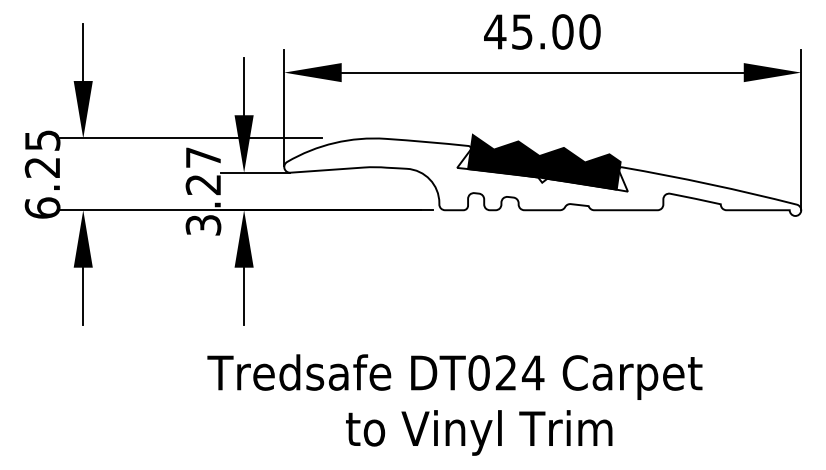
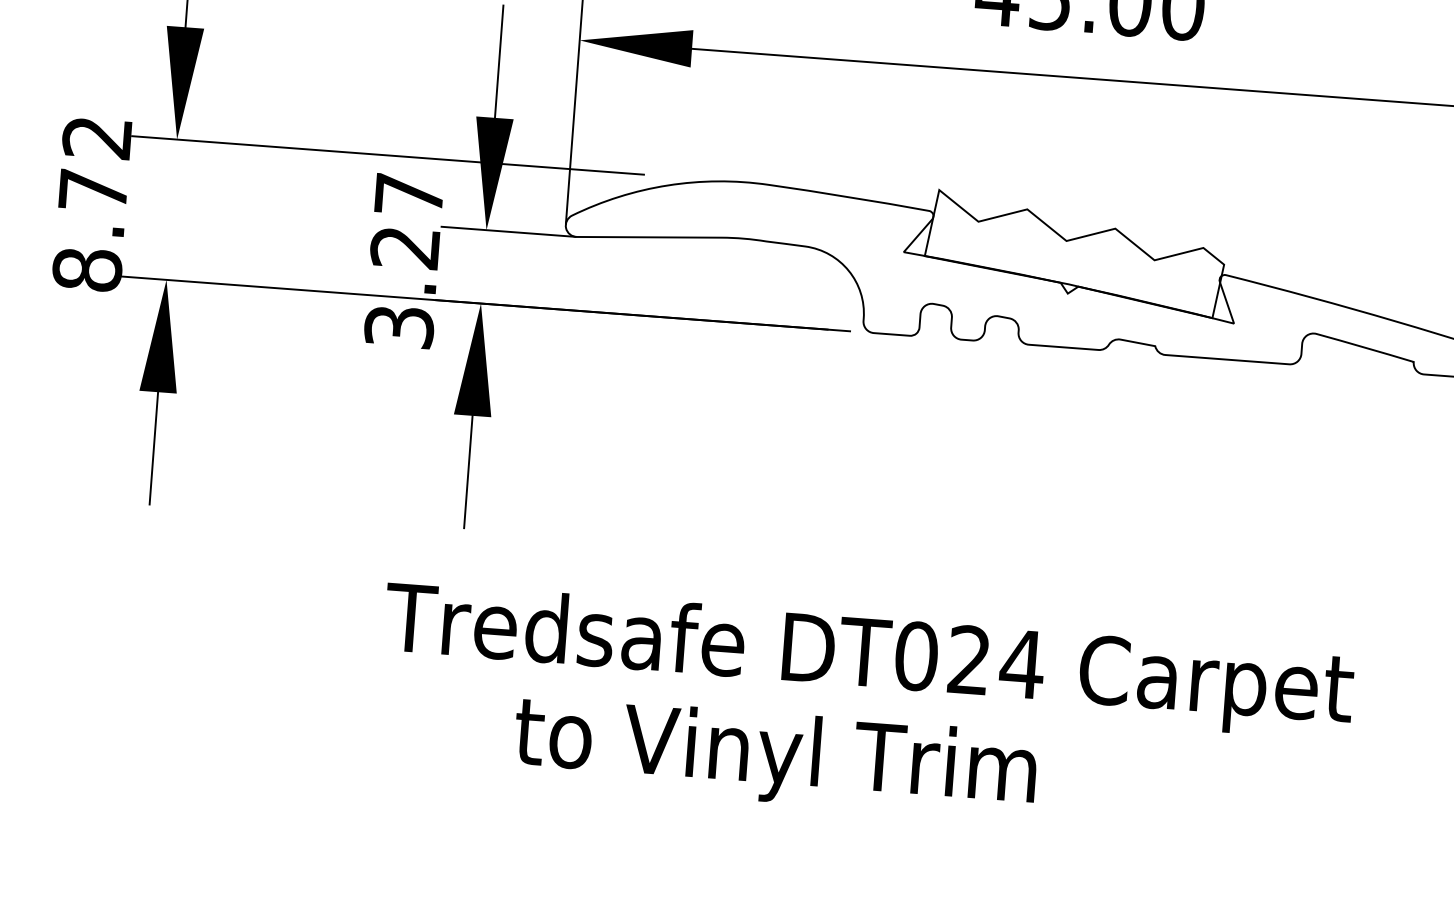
fill: (544, 162) -> (1075, 254), removed
text: (42, 174) -> (92, 204), 6.25 -> 8.72
text: (479, 432) -> (775, 756), moved

